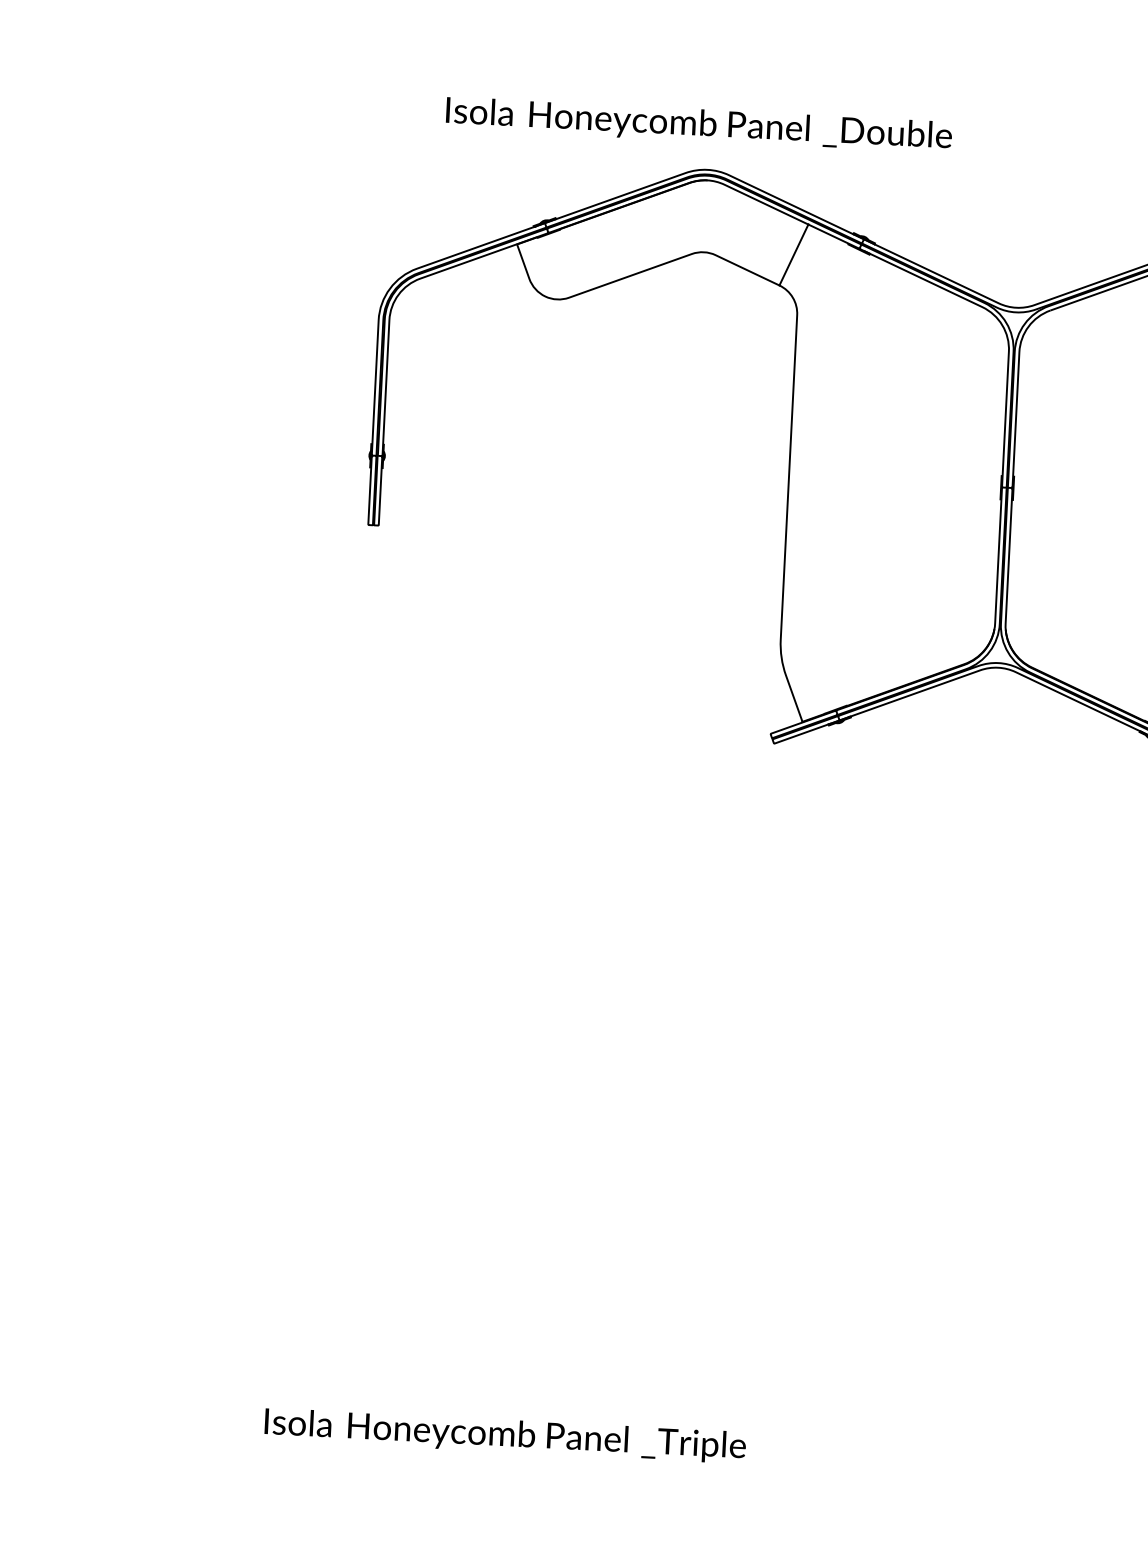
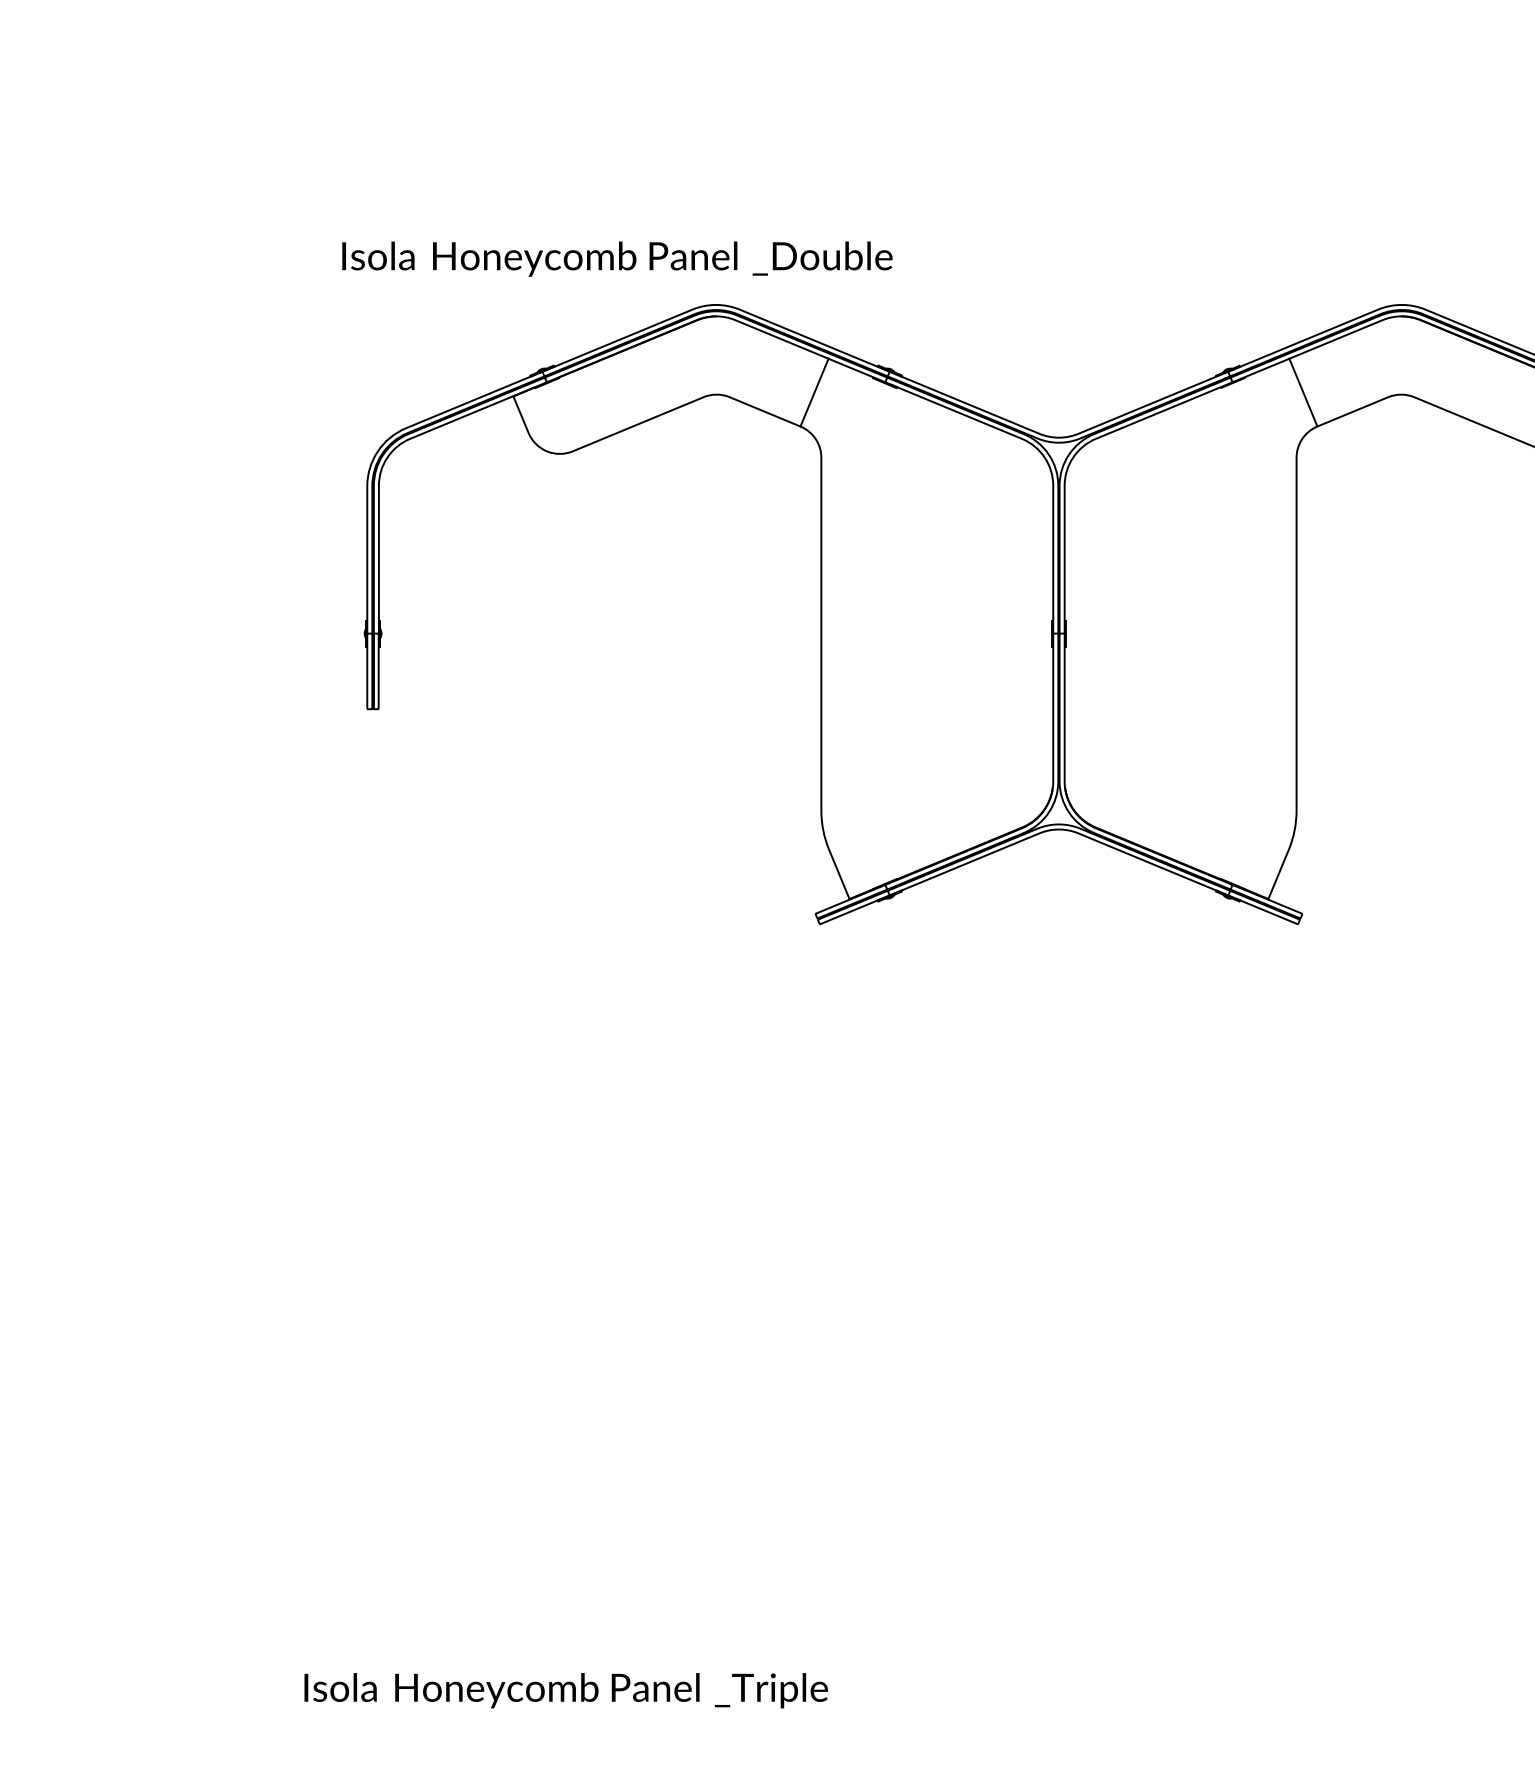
text: (699, 124) -> (617, 258), moved

